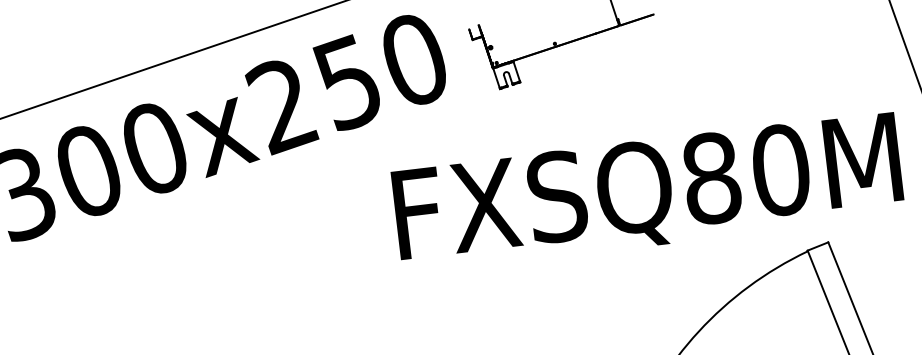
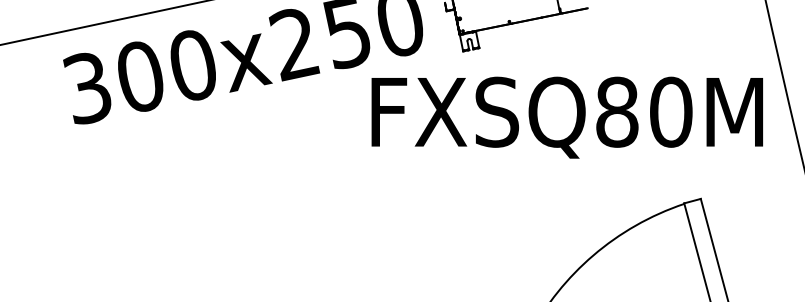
text: (647, 192) -> (566, 117), moved

